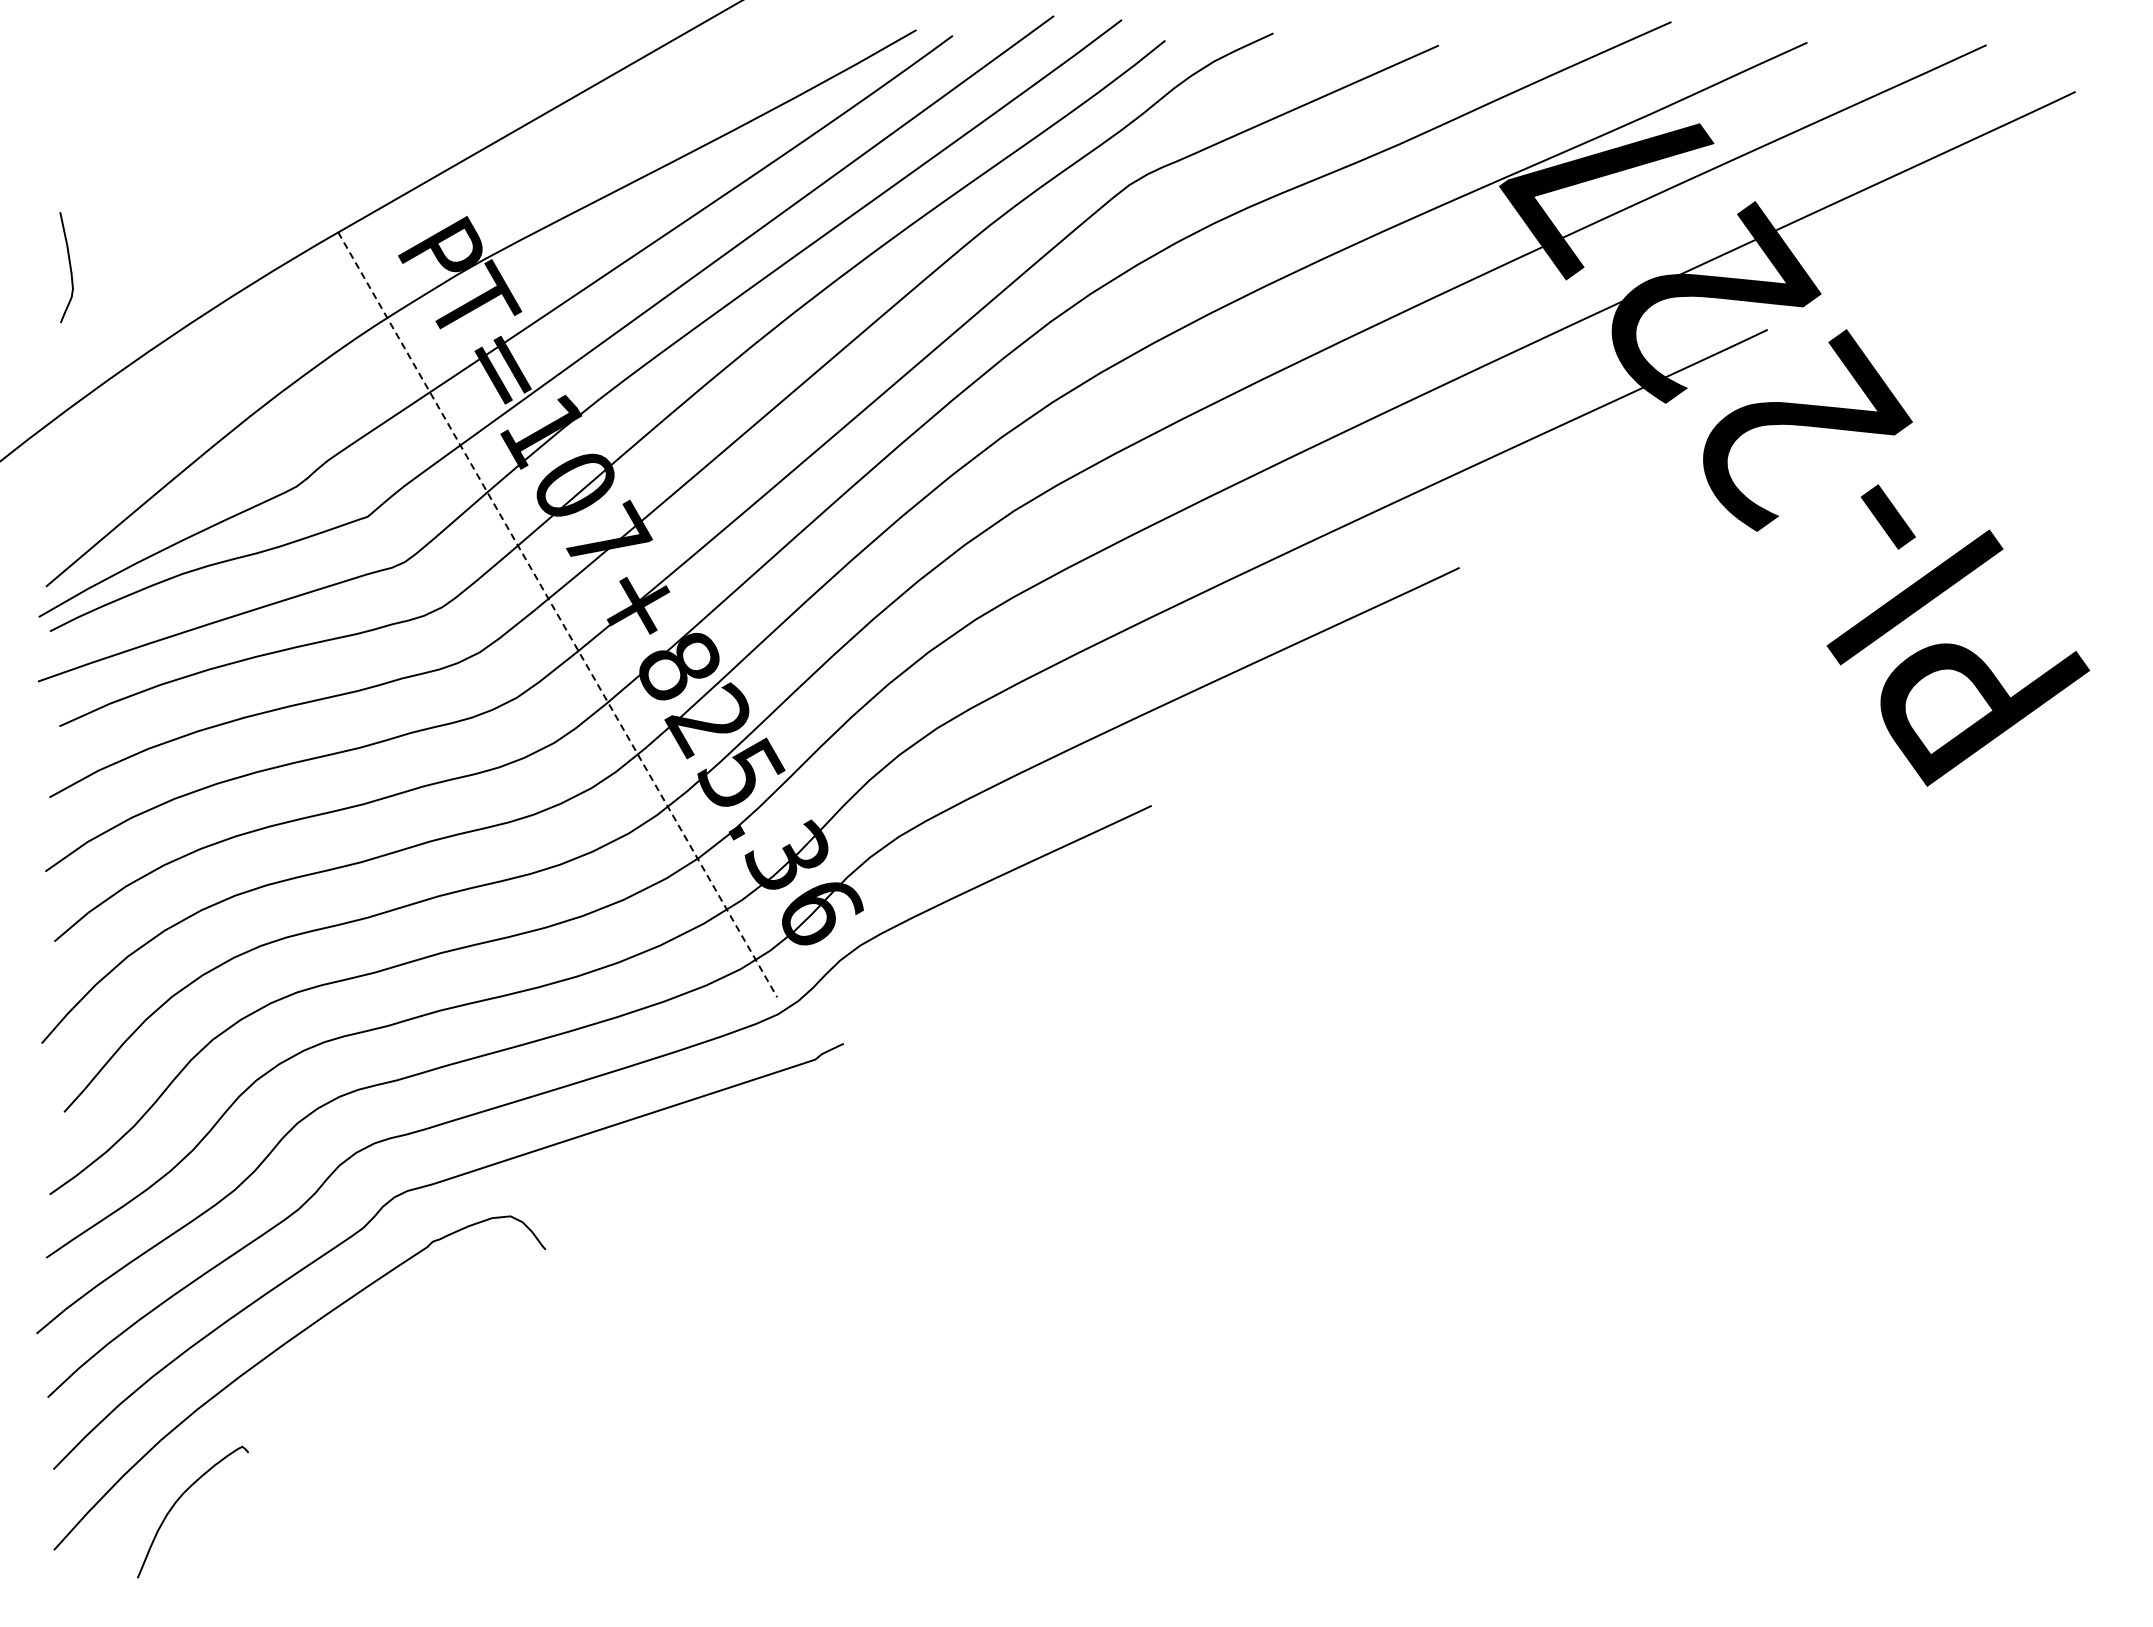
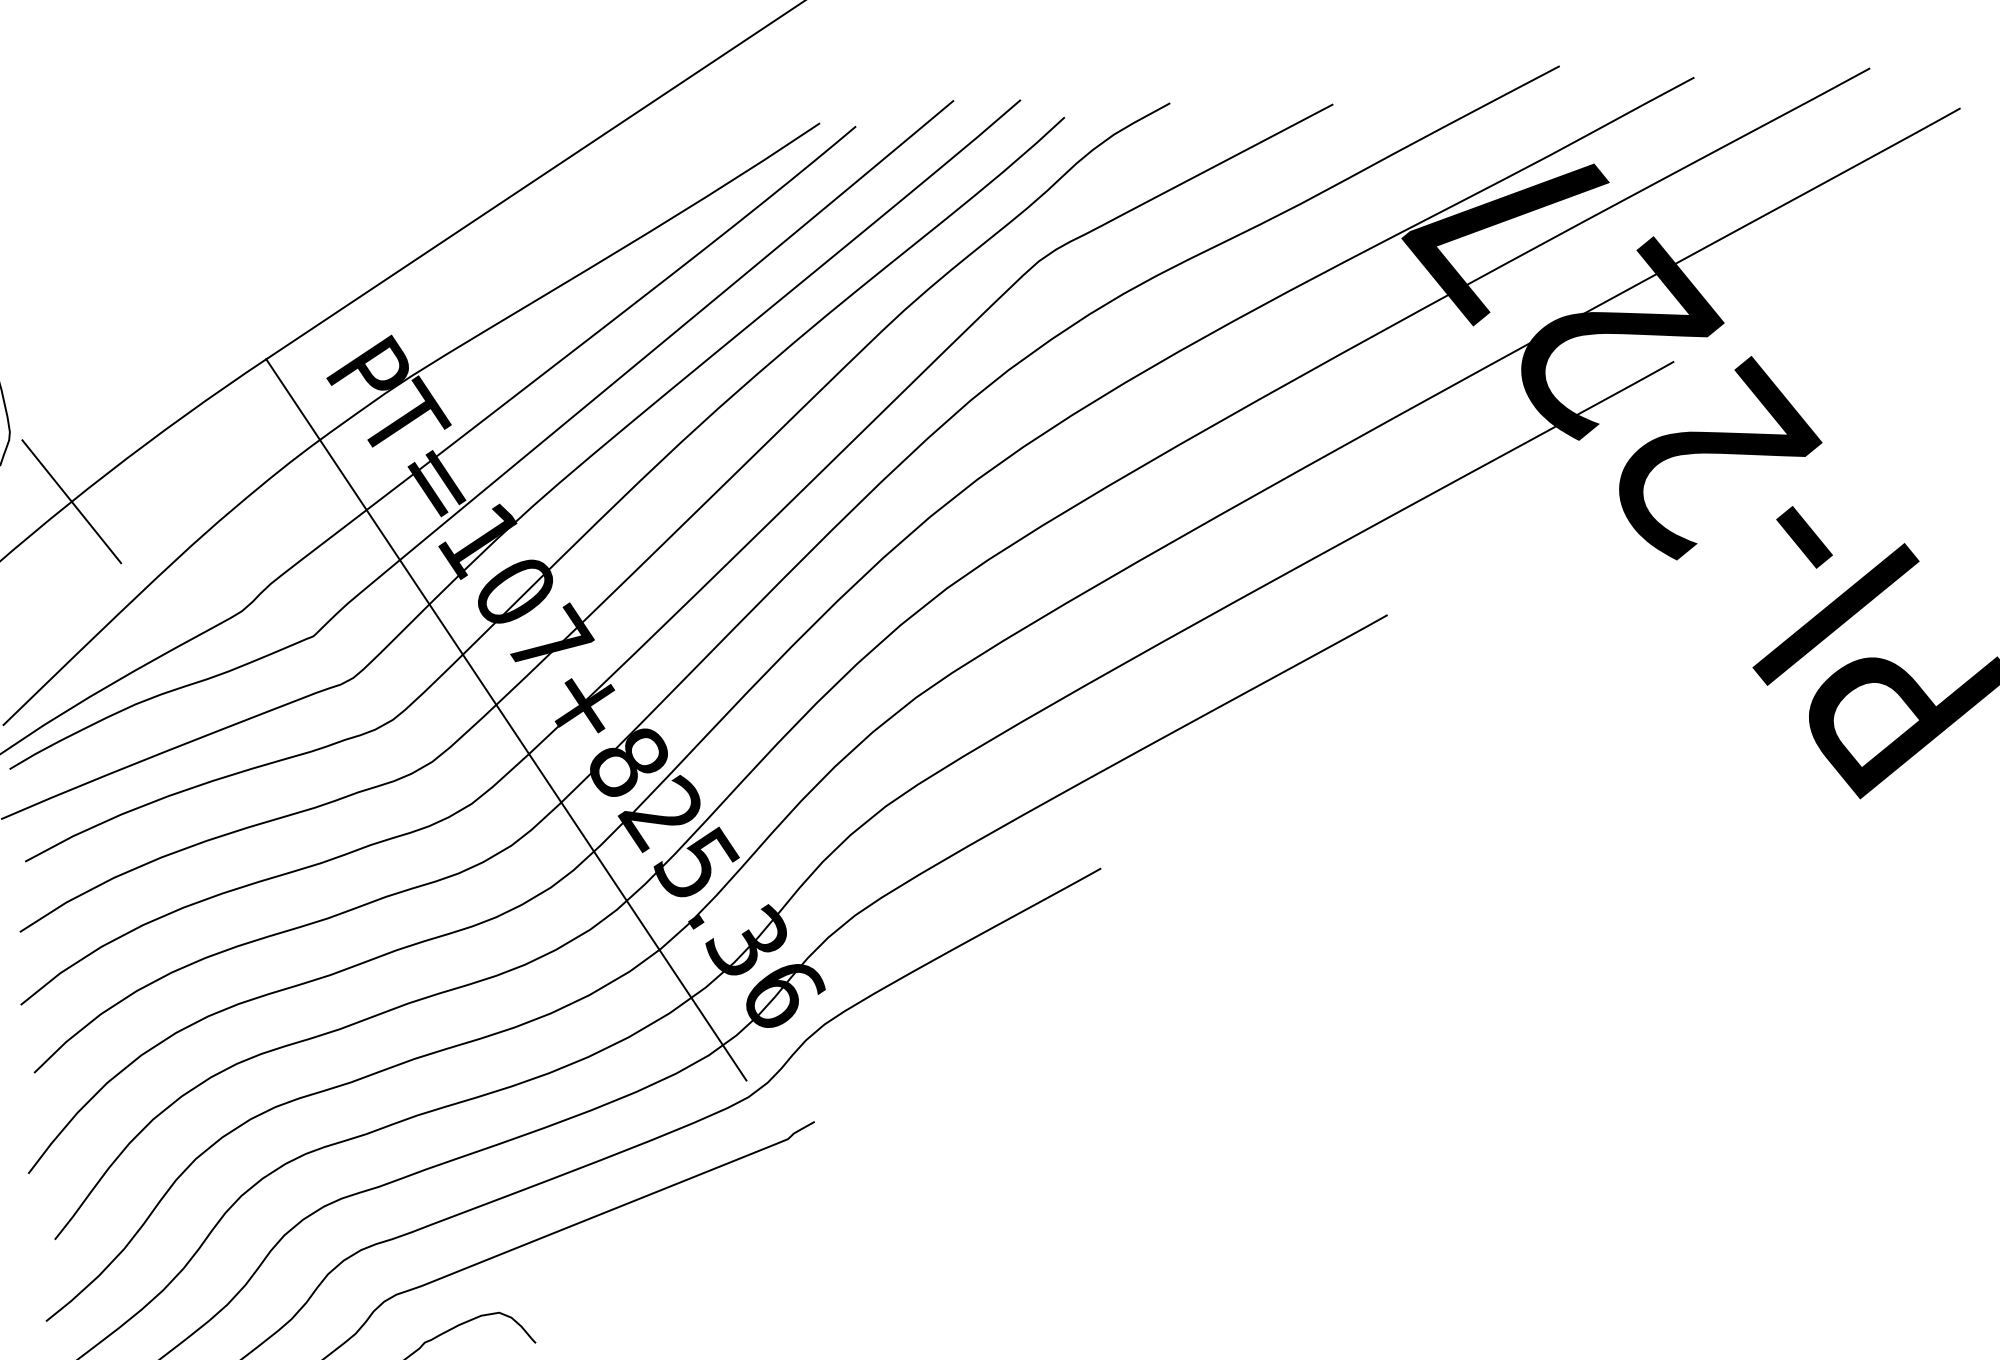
line: (131, 363) -> (72, 501), added
line: (557, 614) -> (506, 719), dashed -> solid

